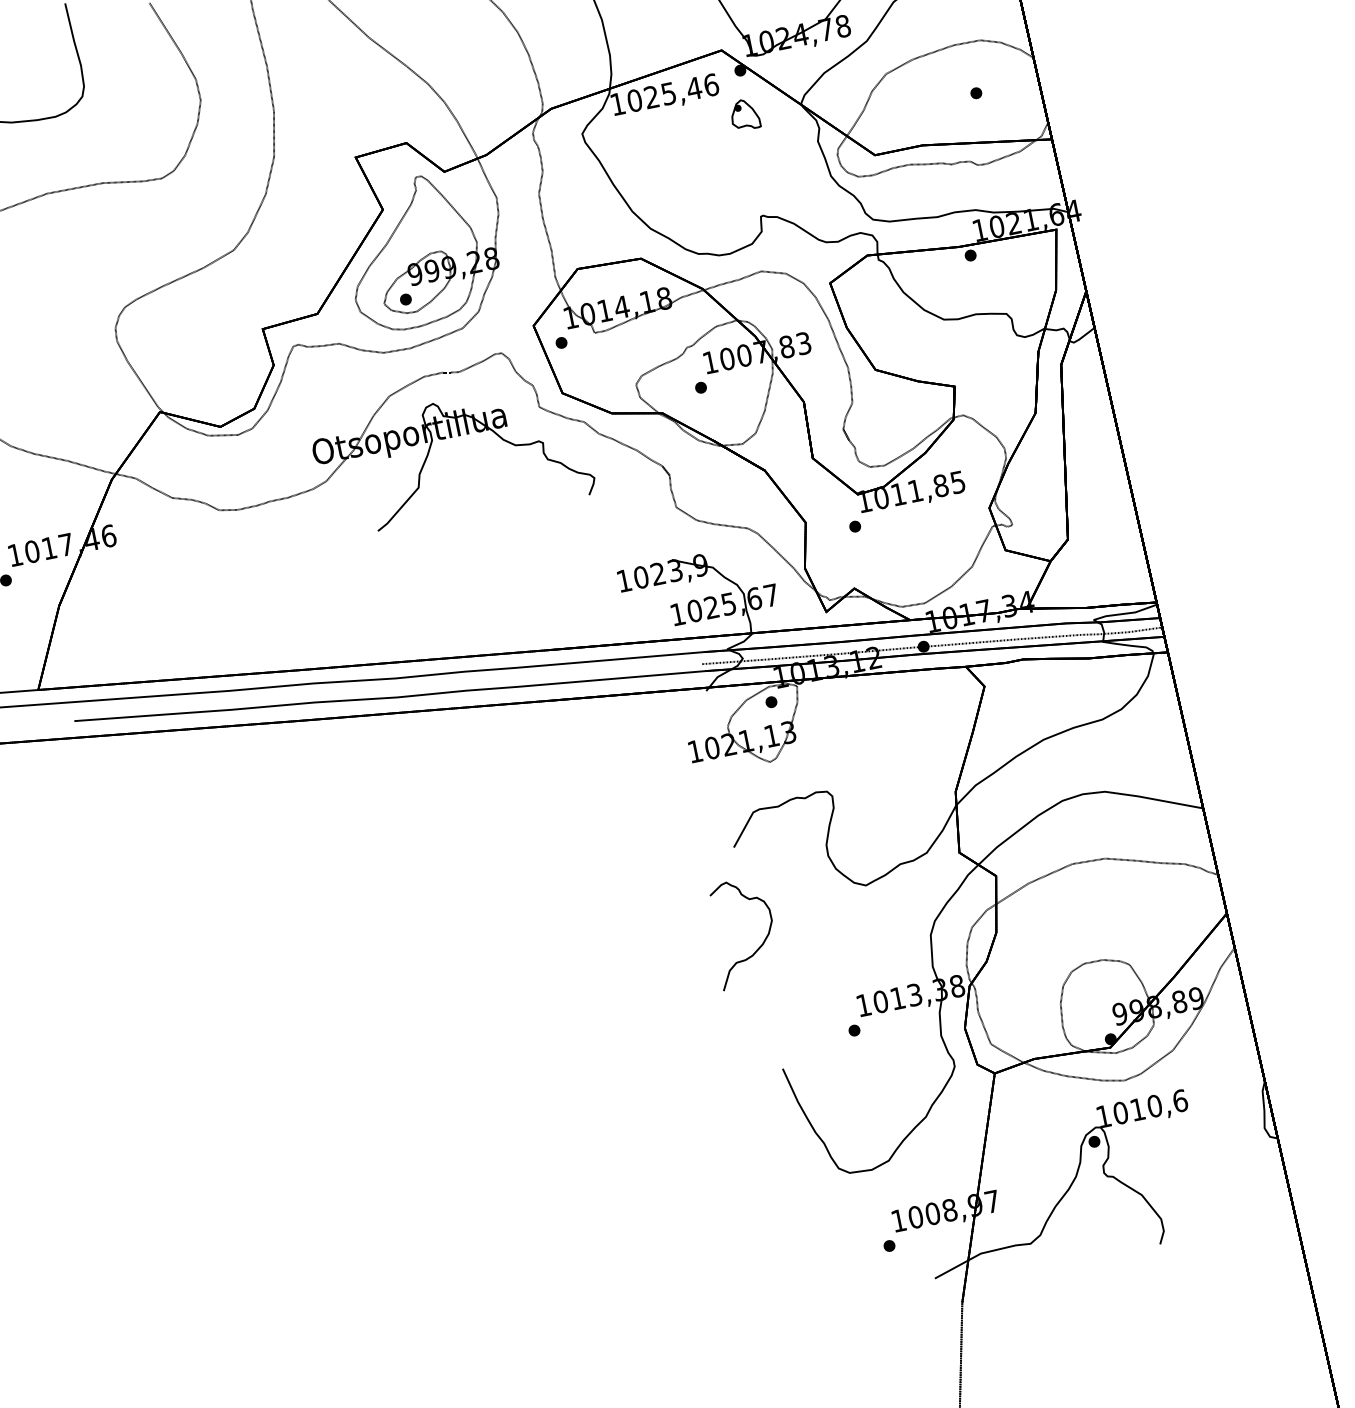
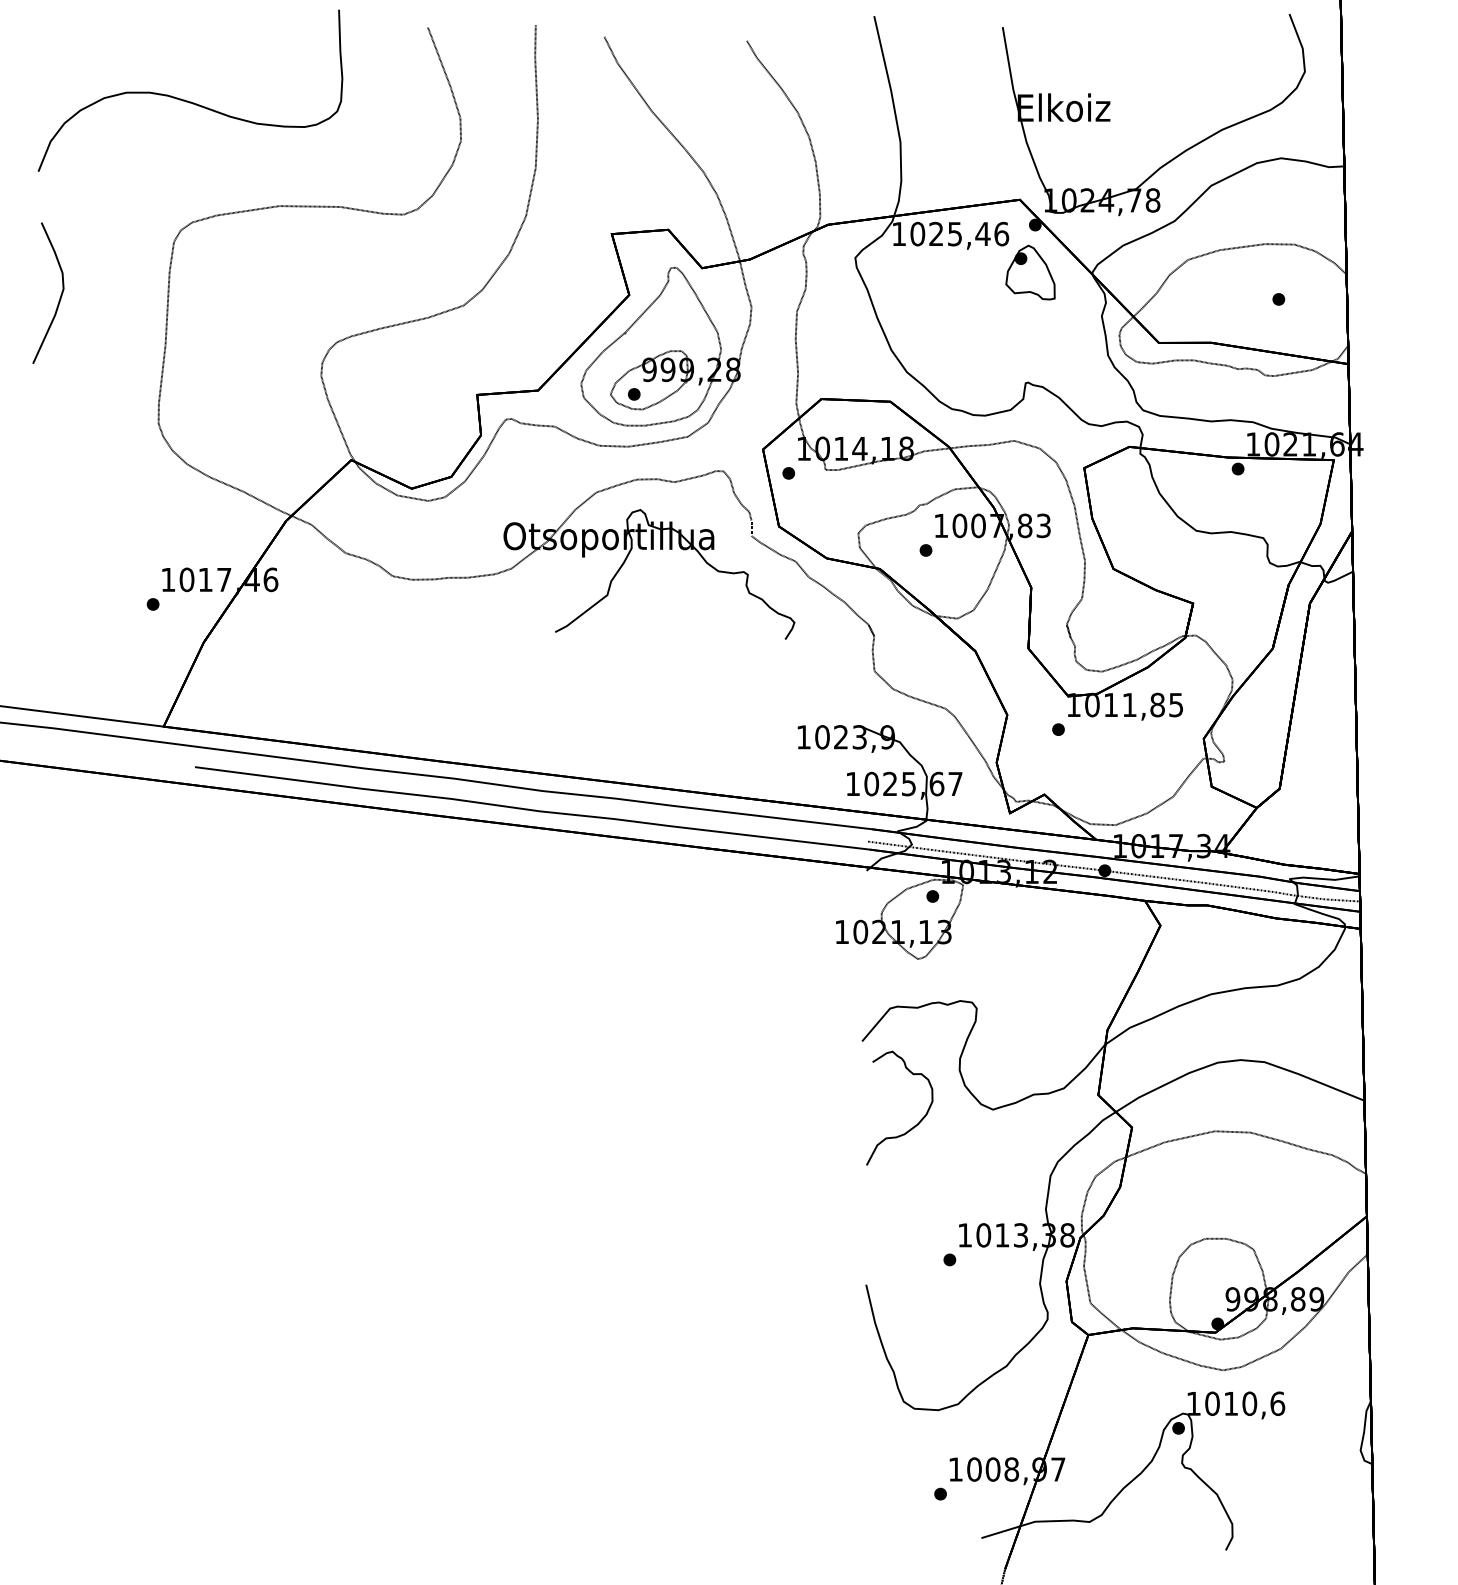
part: (744, 114) -> (1030, 272), size x1.67
curve: (759, 945) -> (914, 1125), moved

